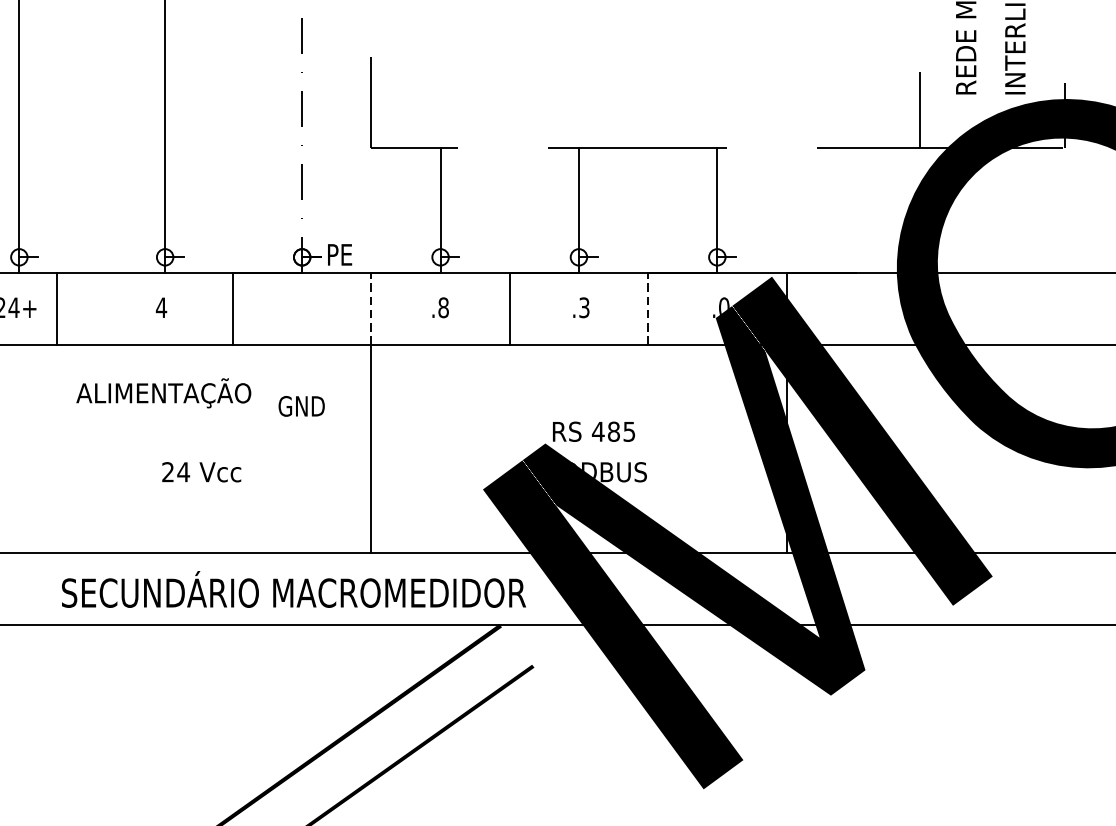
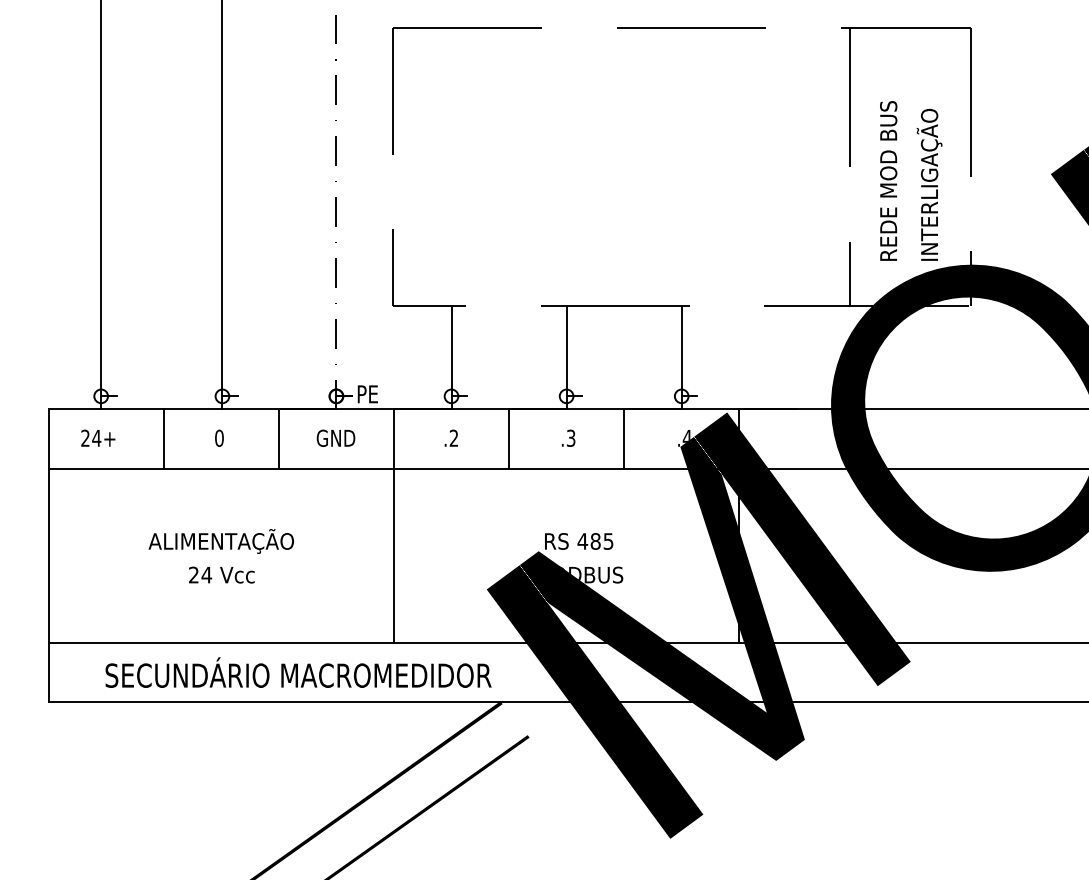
text: (723, 305) -> (686, 436), .0 -> .4
text: (161, 306) -> (219, 437), 4 -> 0
text: (442, 306) -> (453, 437), .8 -> .2
line: (57, 309) -> (163, 439), moved
line: (370, 309) -> (393, 439), dashed -> solid
line: (648, 309) -> (624, 439), dashed -> solid
text: (162, 393) -> (220, 541), moved
text: (301, 405) -> (335, 437), moved
text: (201, 471) -> (221, 574), moved
text: (293, 589) -> (298, 672), moved

